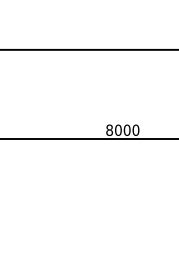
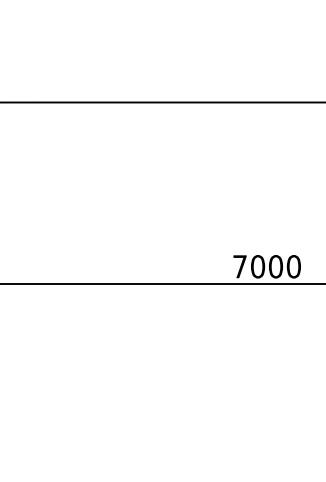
text: (109, 129) -> (239, 265), 8000 -> 7000

